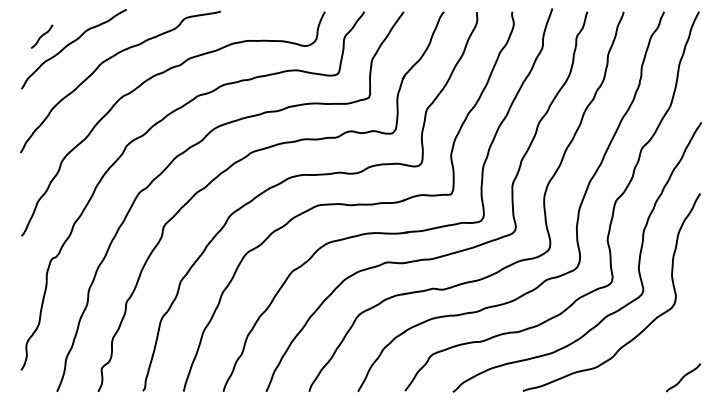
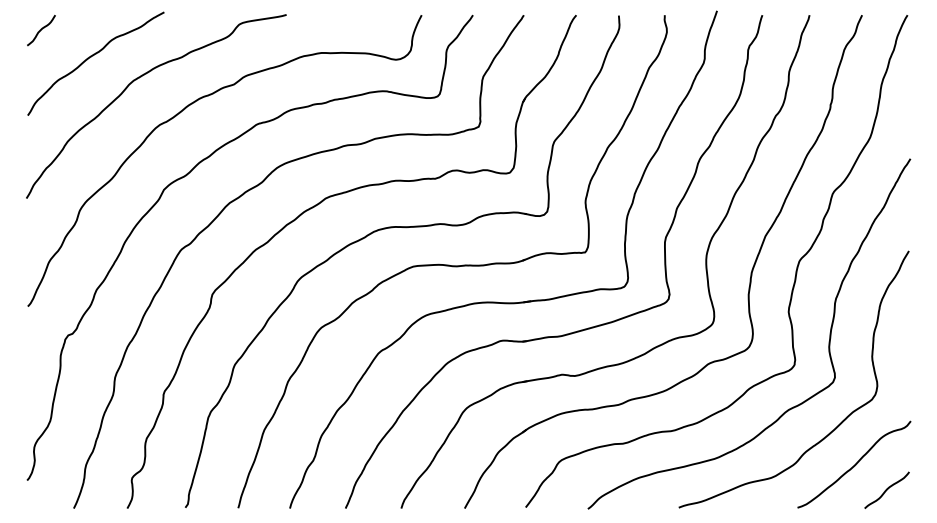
curve: (42, 36) -> (41, 30), moved
curve: (658, 357) -> (854, 464), added

